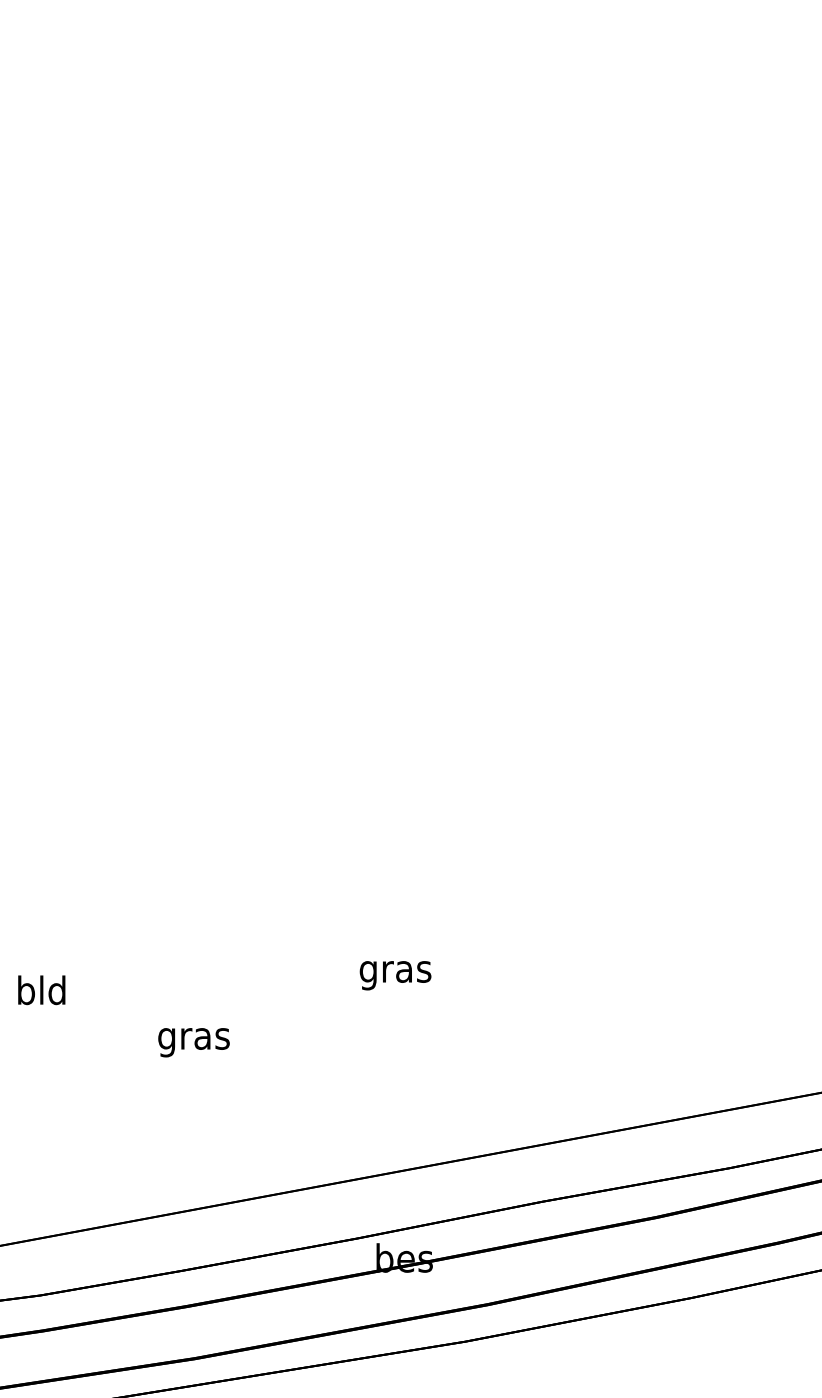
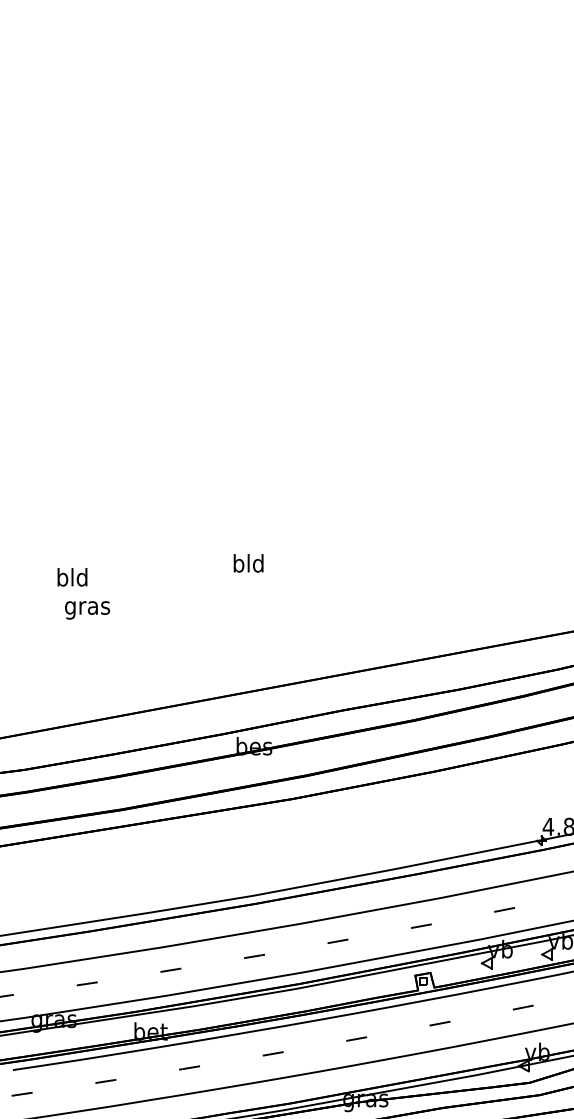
text: (395, 971) -> (248, 565), gras -> bld
text: (41, 990) -> (72, 577), moved
text: (193, 1042) -> (87, 610), moved

